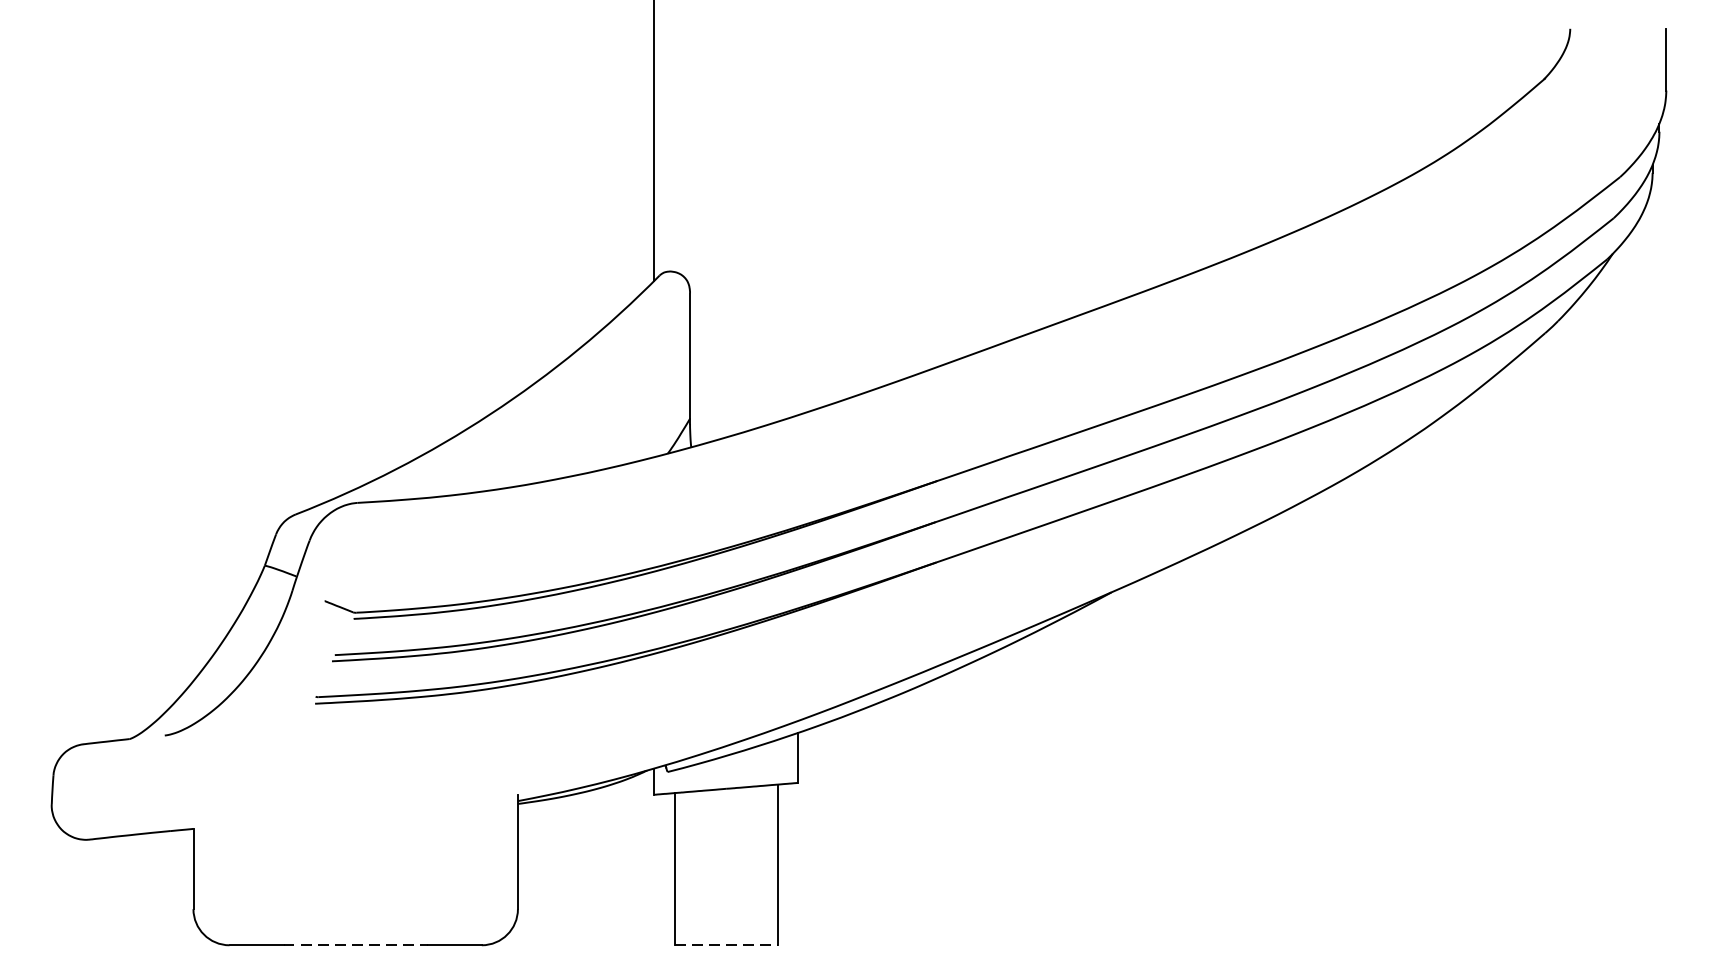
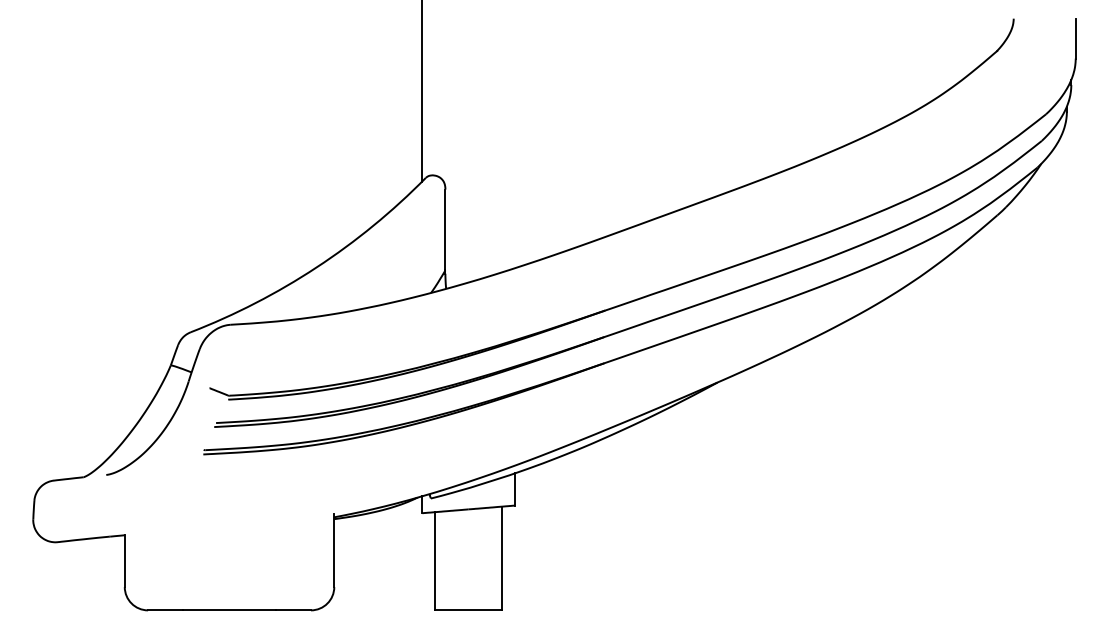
line: (355, 945) -> (229, 610), dashed -> solid
line: (727, 945) -> (469, 610), dashed -> solid

